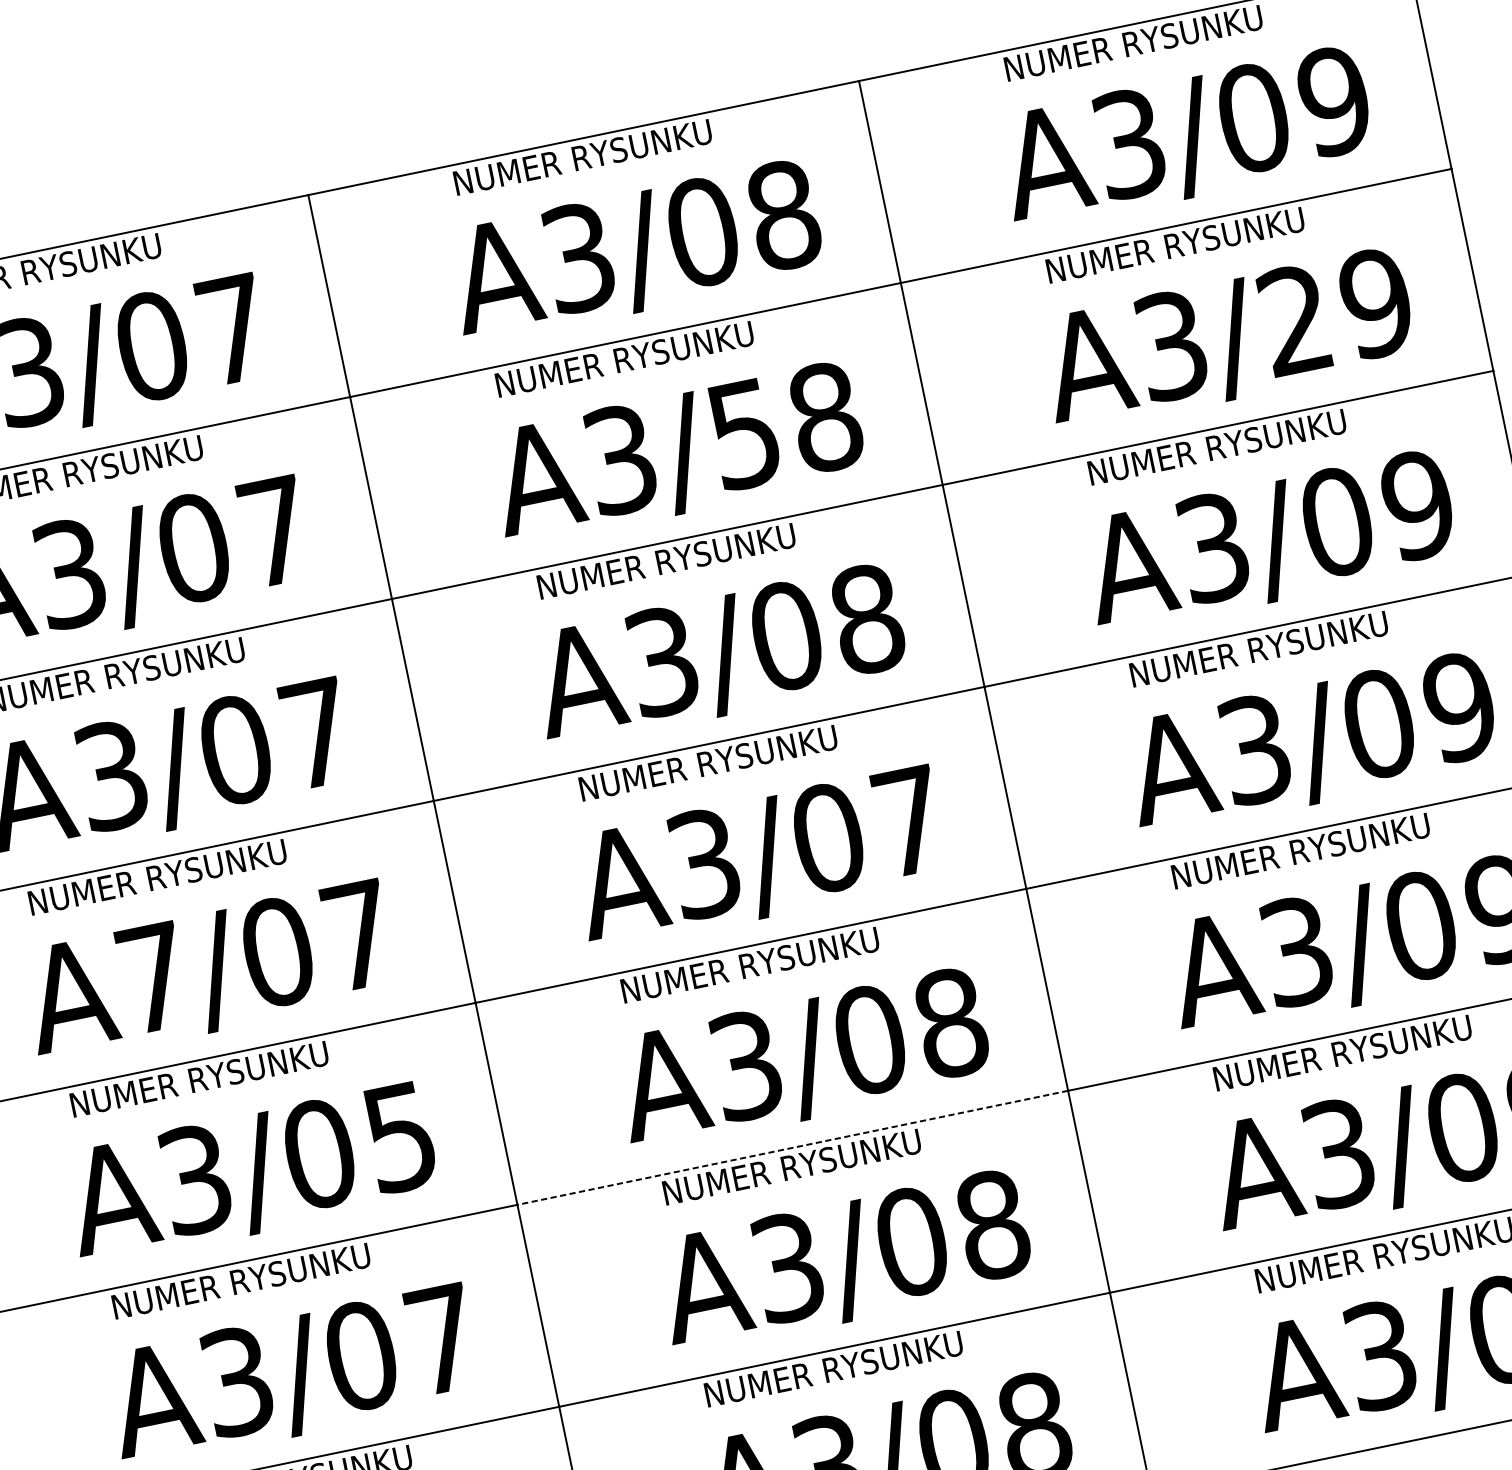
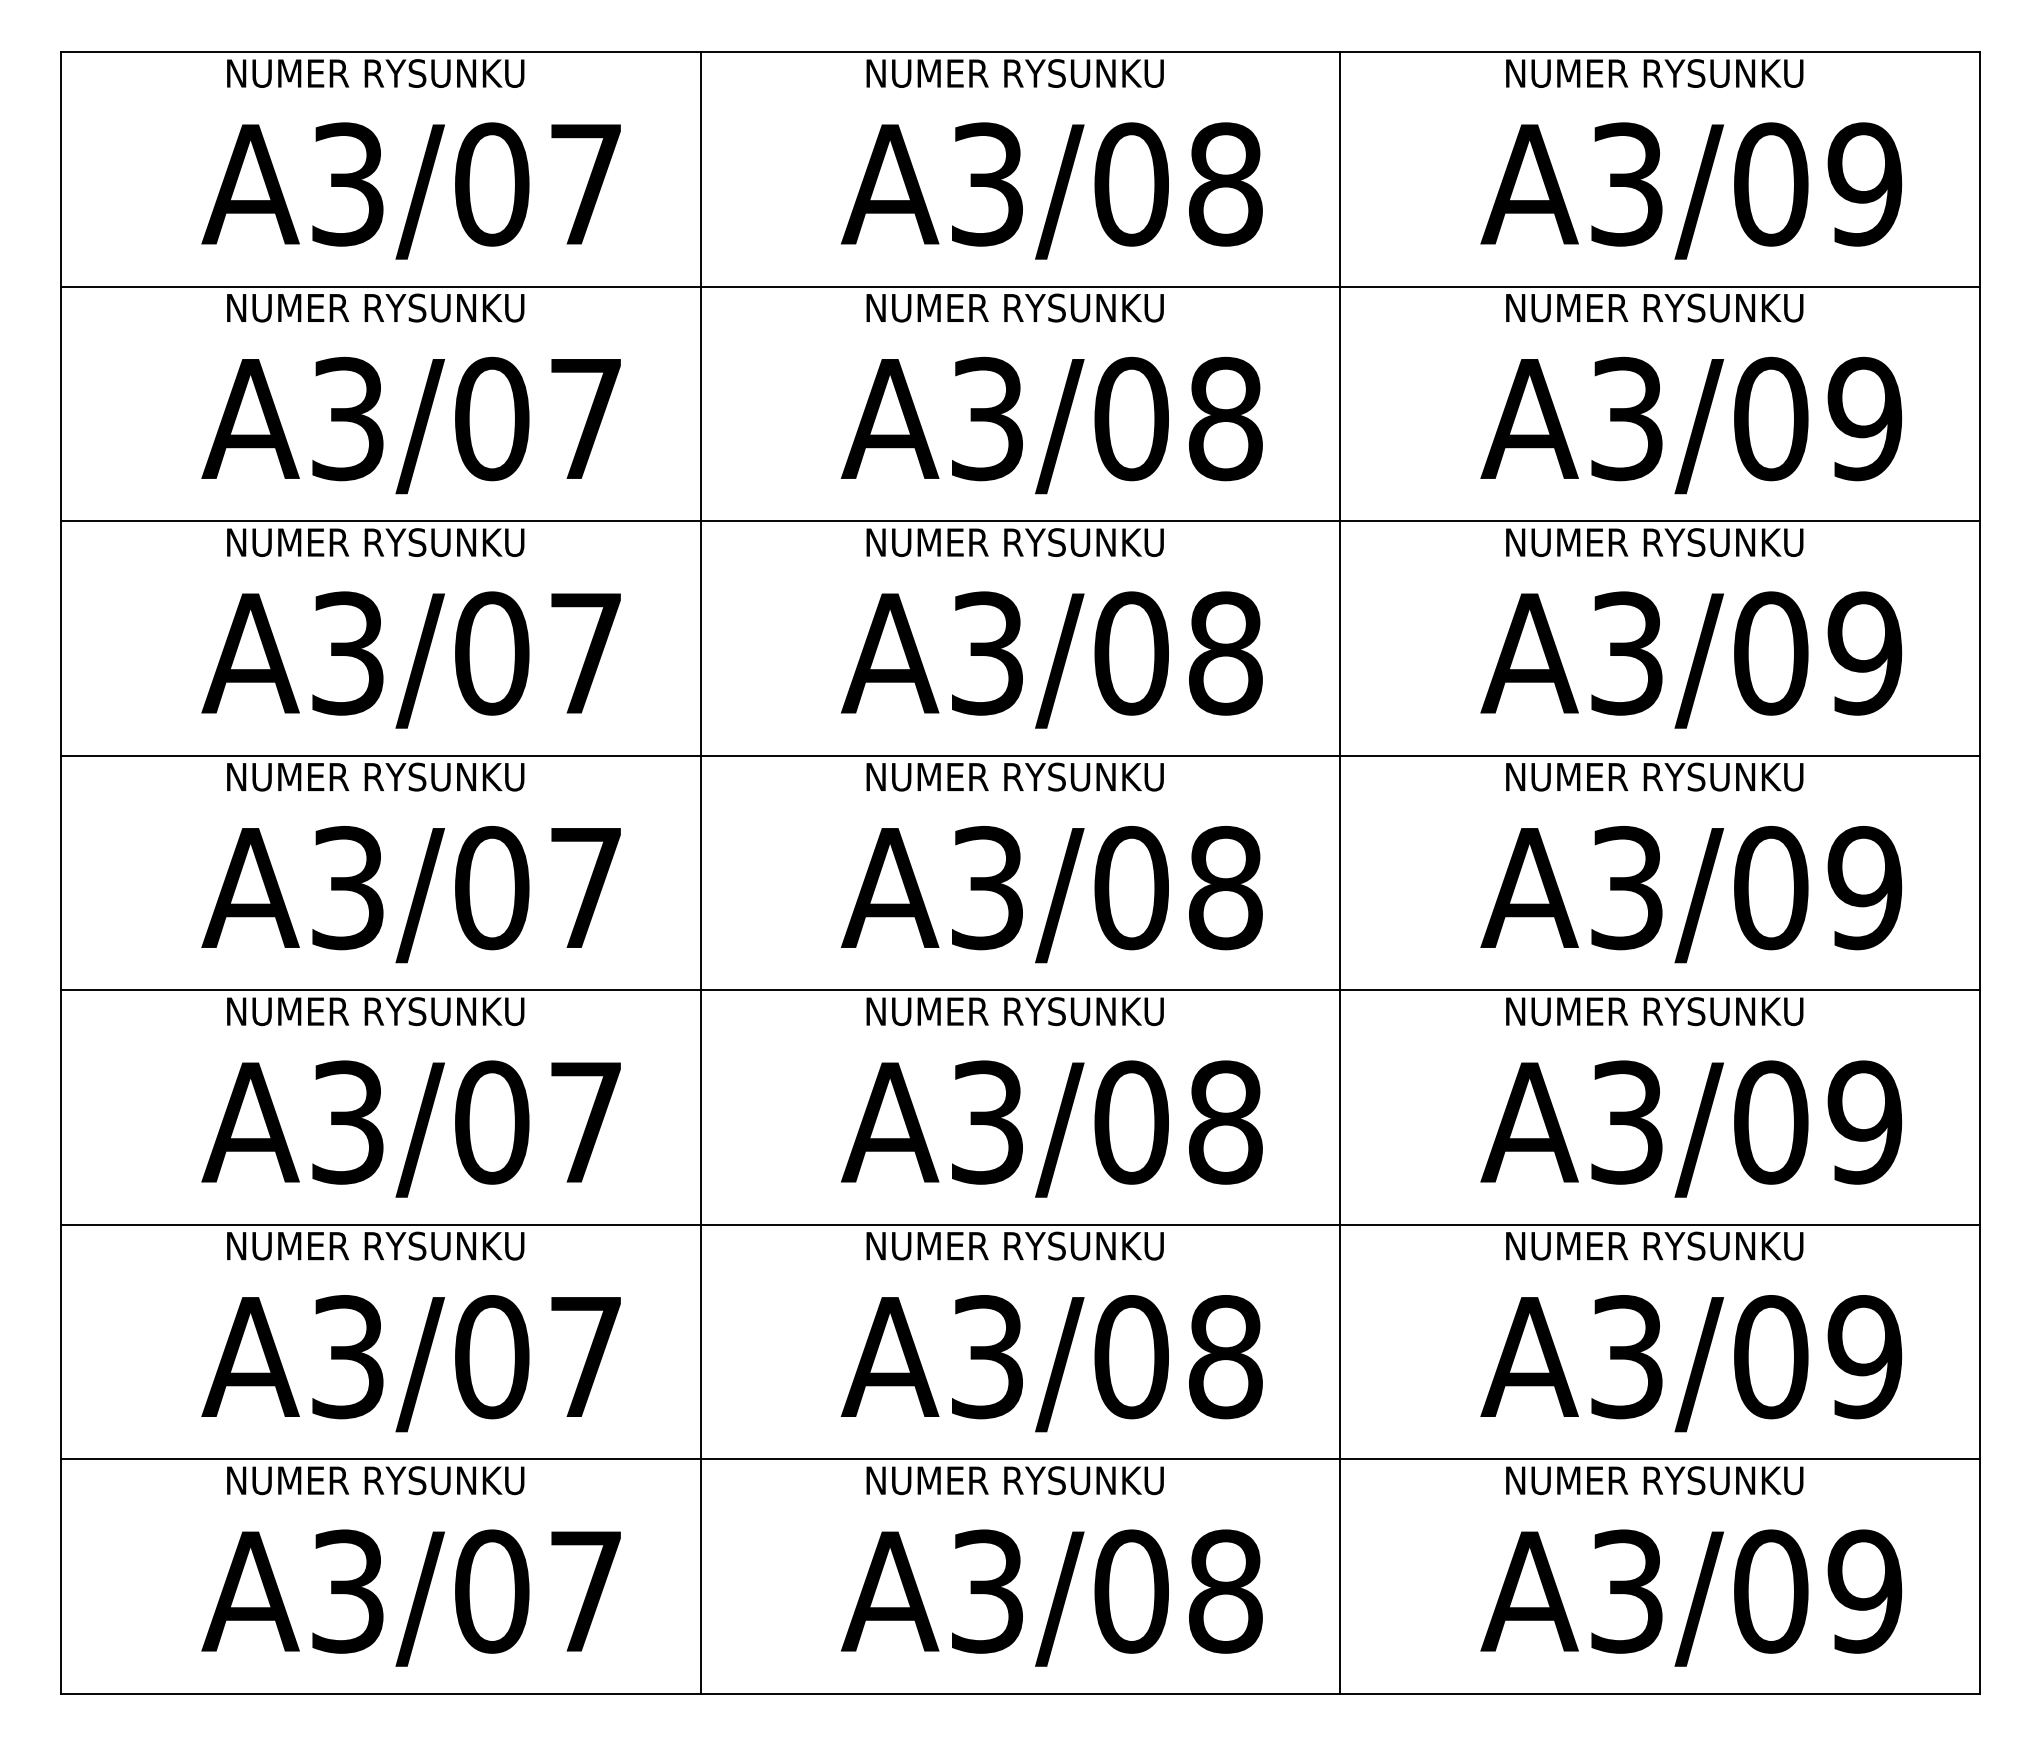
text: (1295, 319) -> (1771, 418), A3/29 -> A3/09
text: (744, 433) -> (1131, 418), A3/58 -> A3/08
text: (909, 821) -> (1225, 888), A3/07 -> A3/08
text: (153, 978) -> (347, 888), A7/07 -> A3/07
text: (400, 1138) -> (585, 1123), A3/05 -> A3/07
line: (792, 1147) -> (1020, 1224), dashed -> solid

